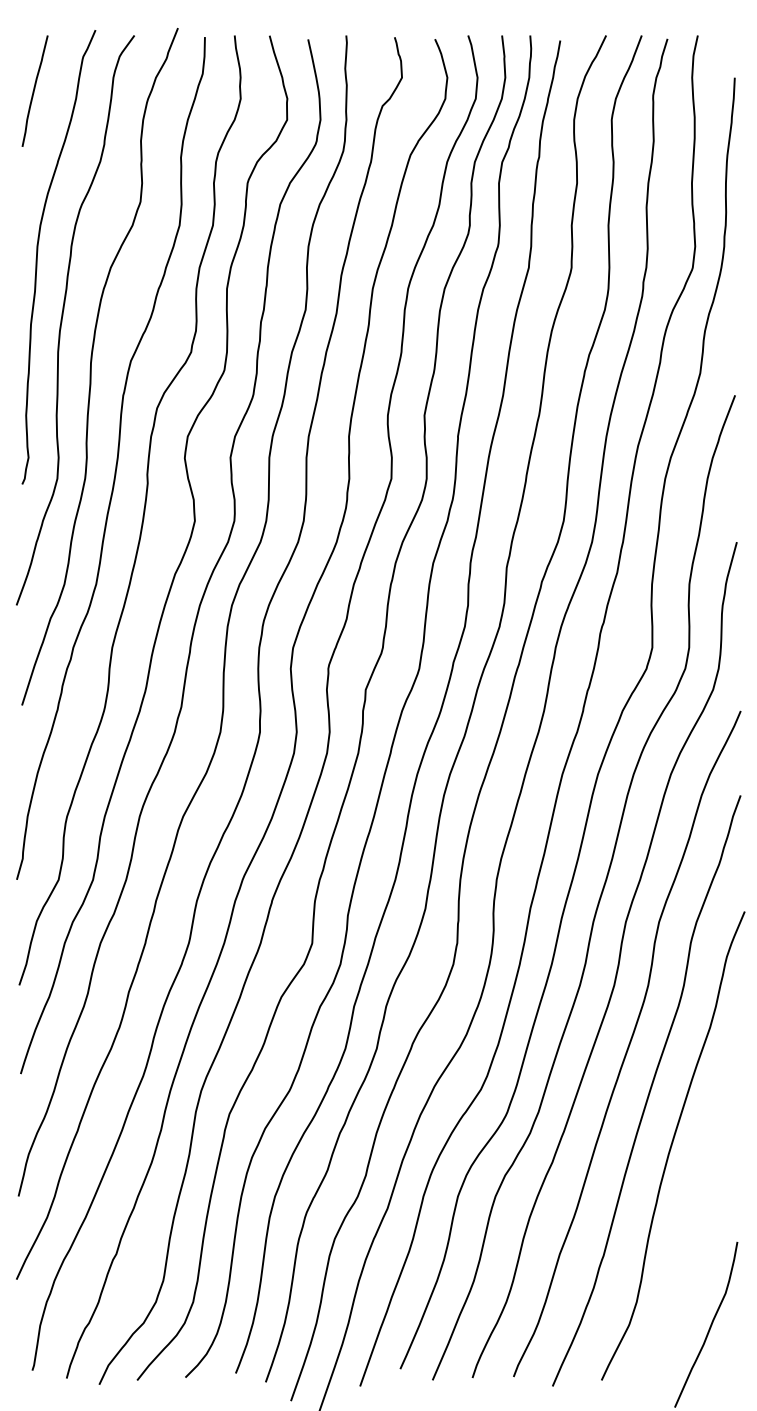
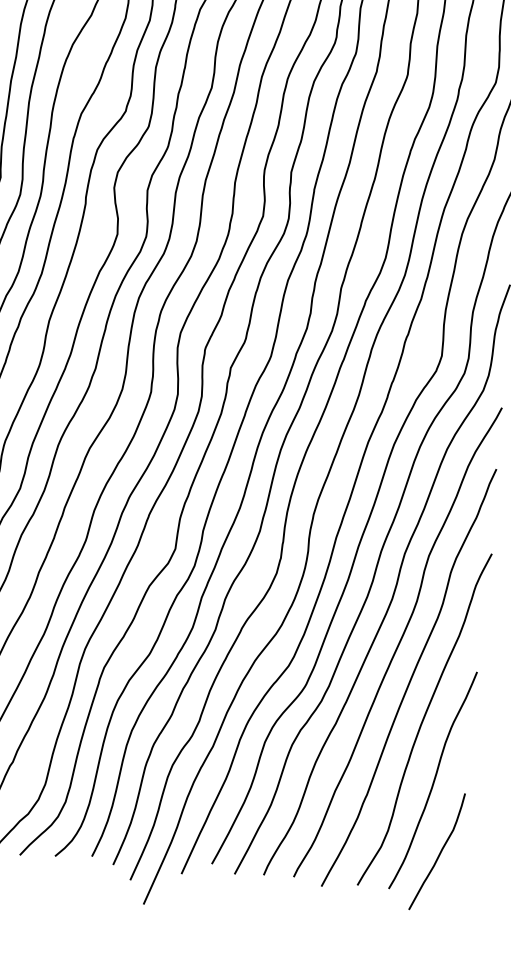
curve: (692, 1228) -> (433, 780), added

